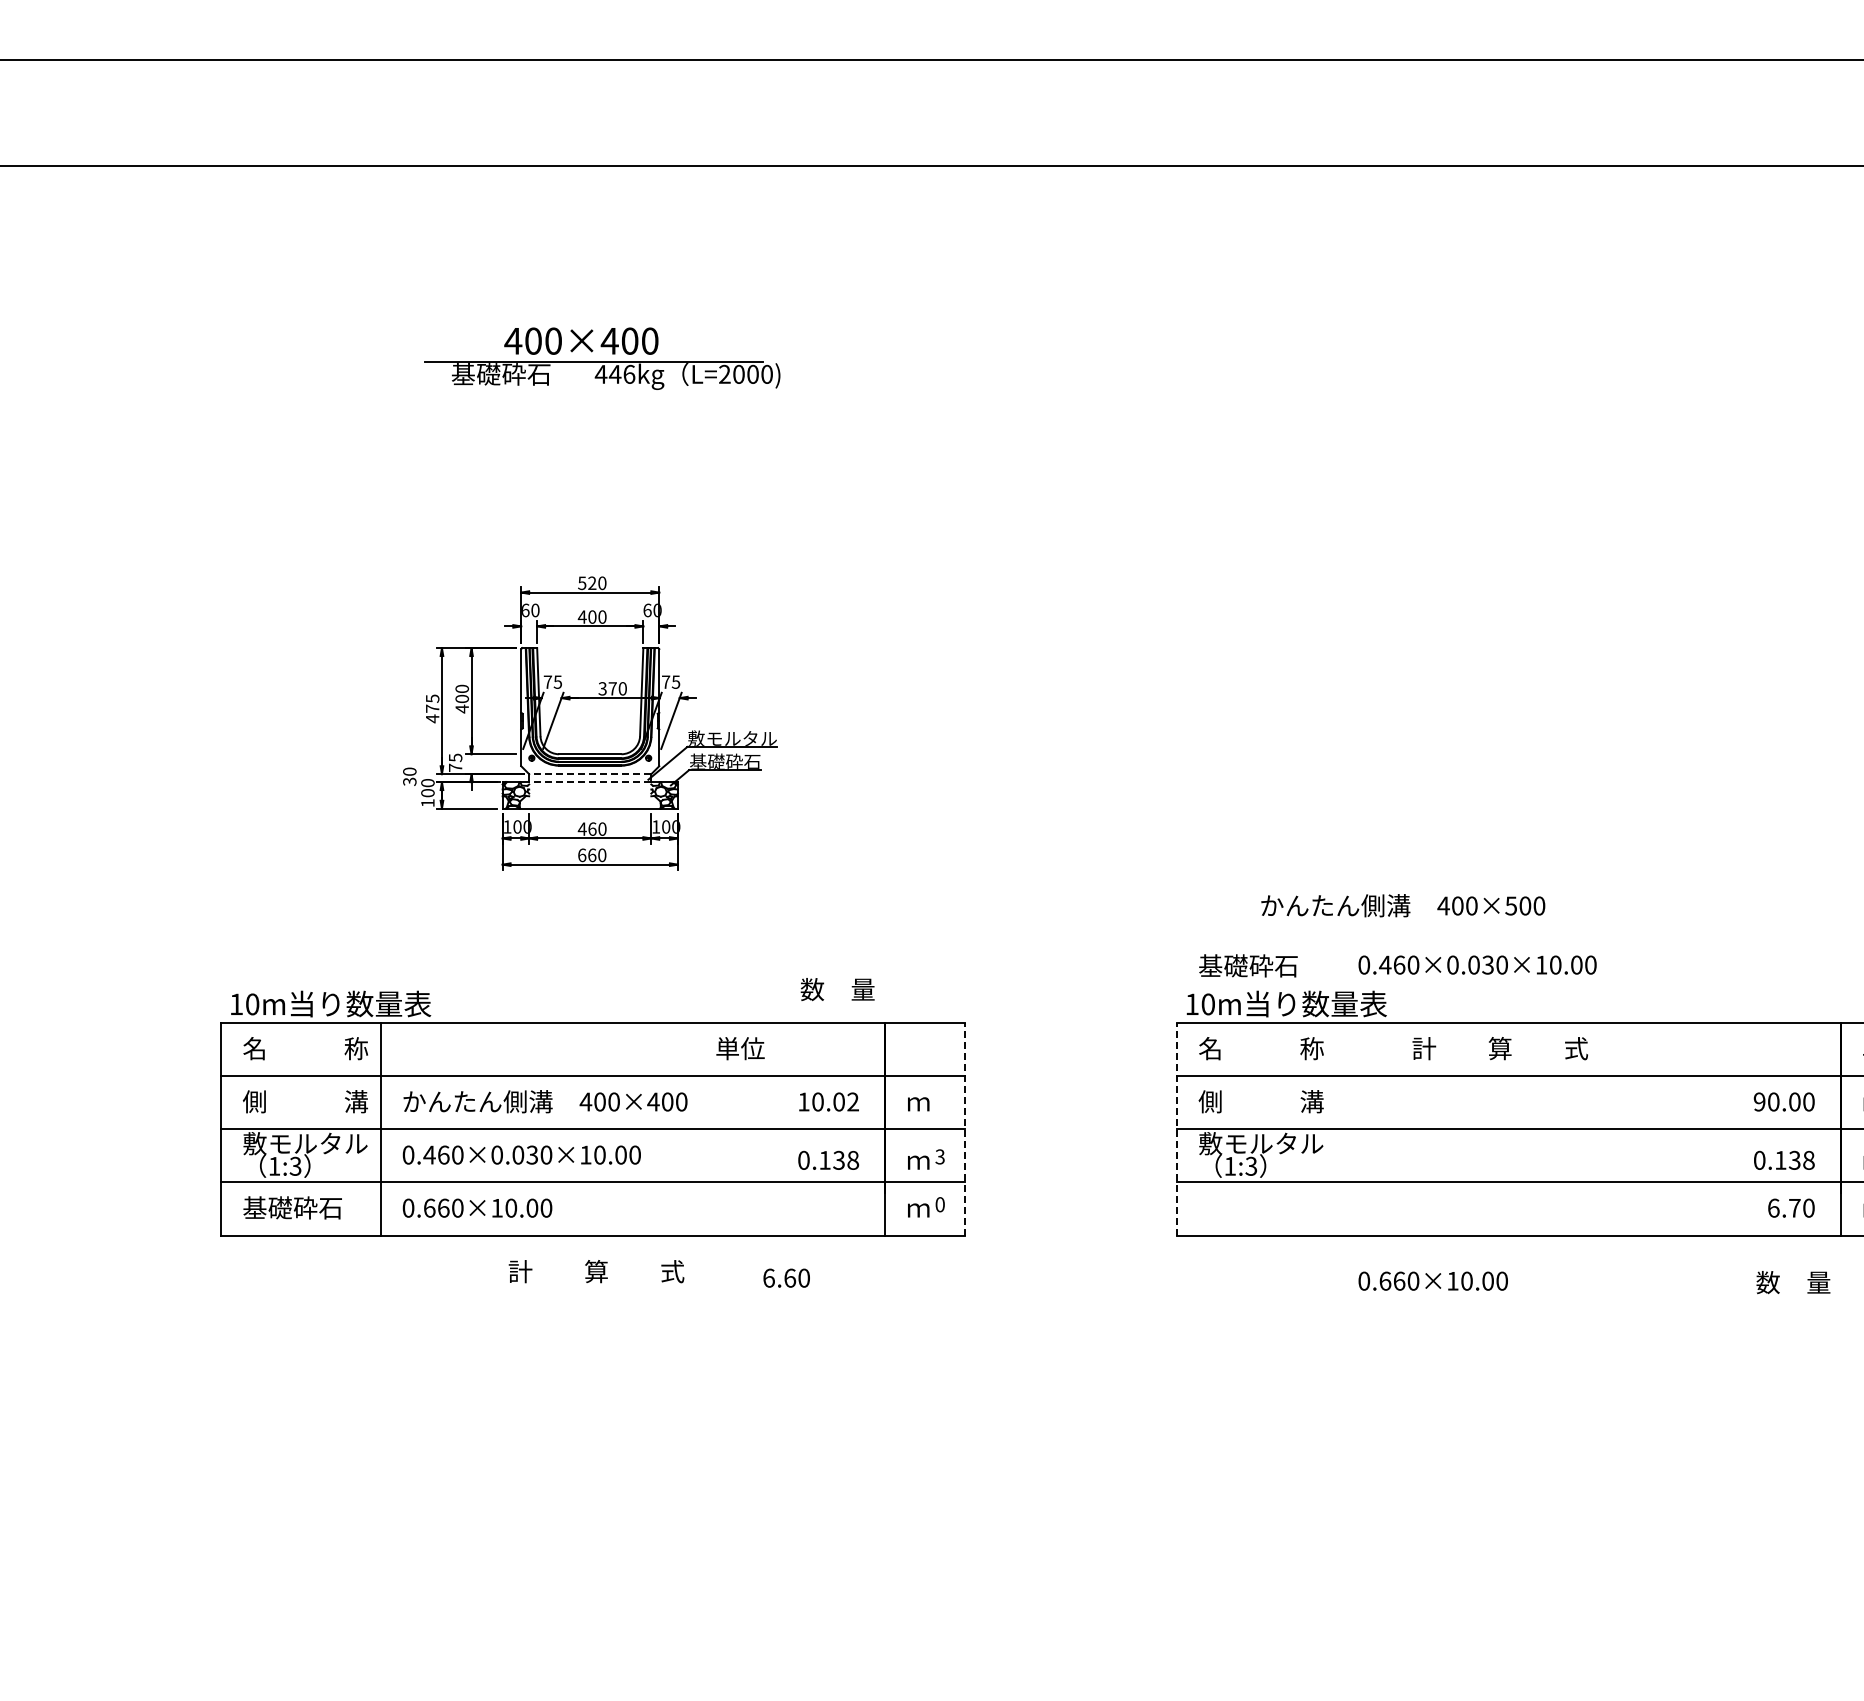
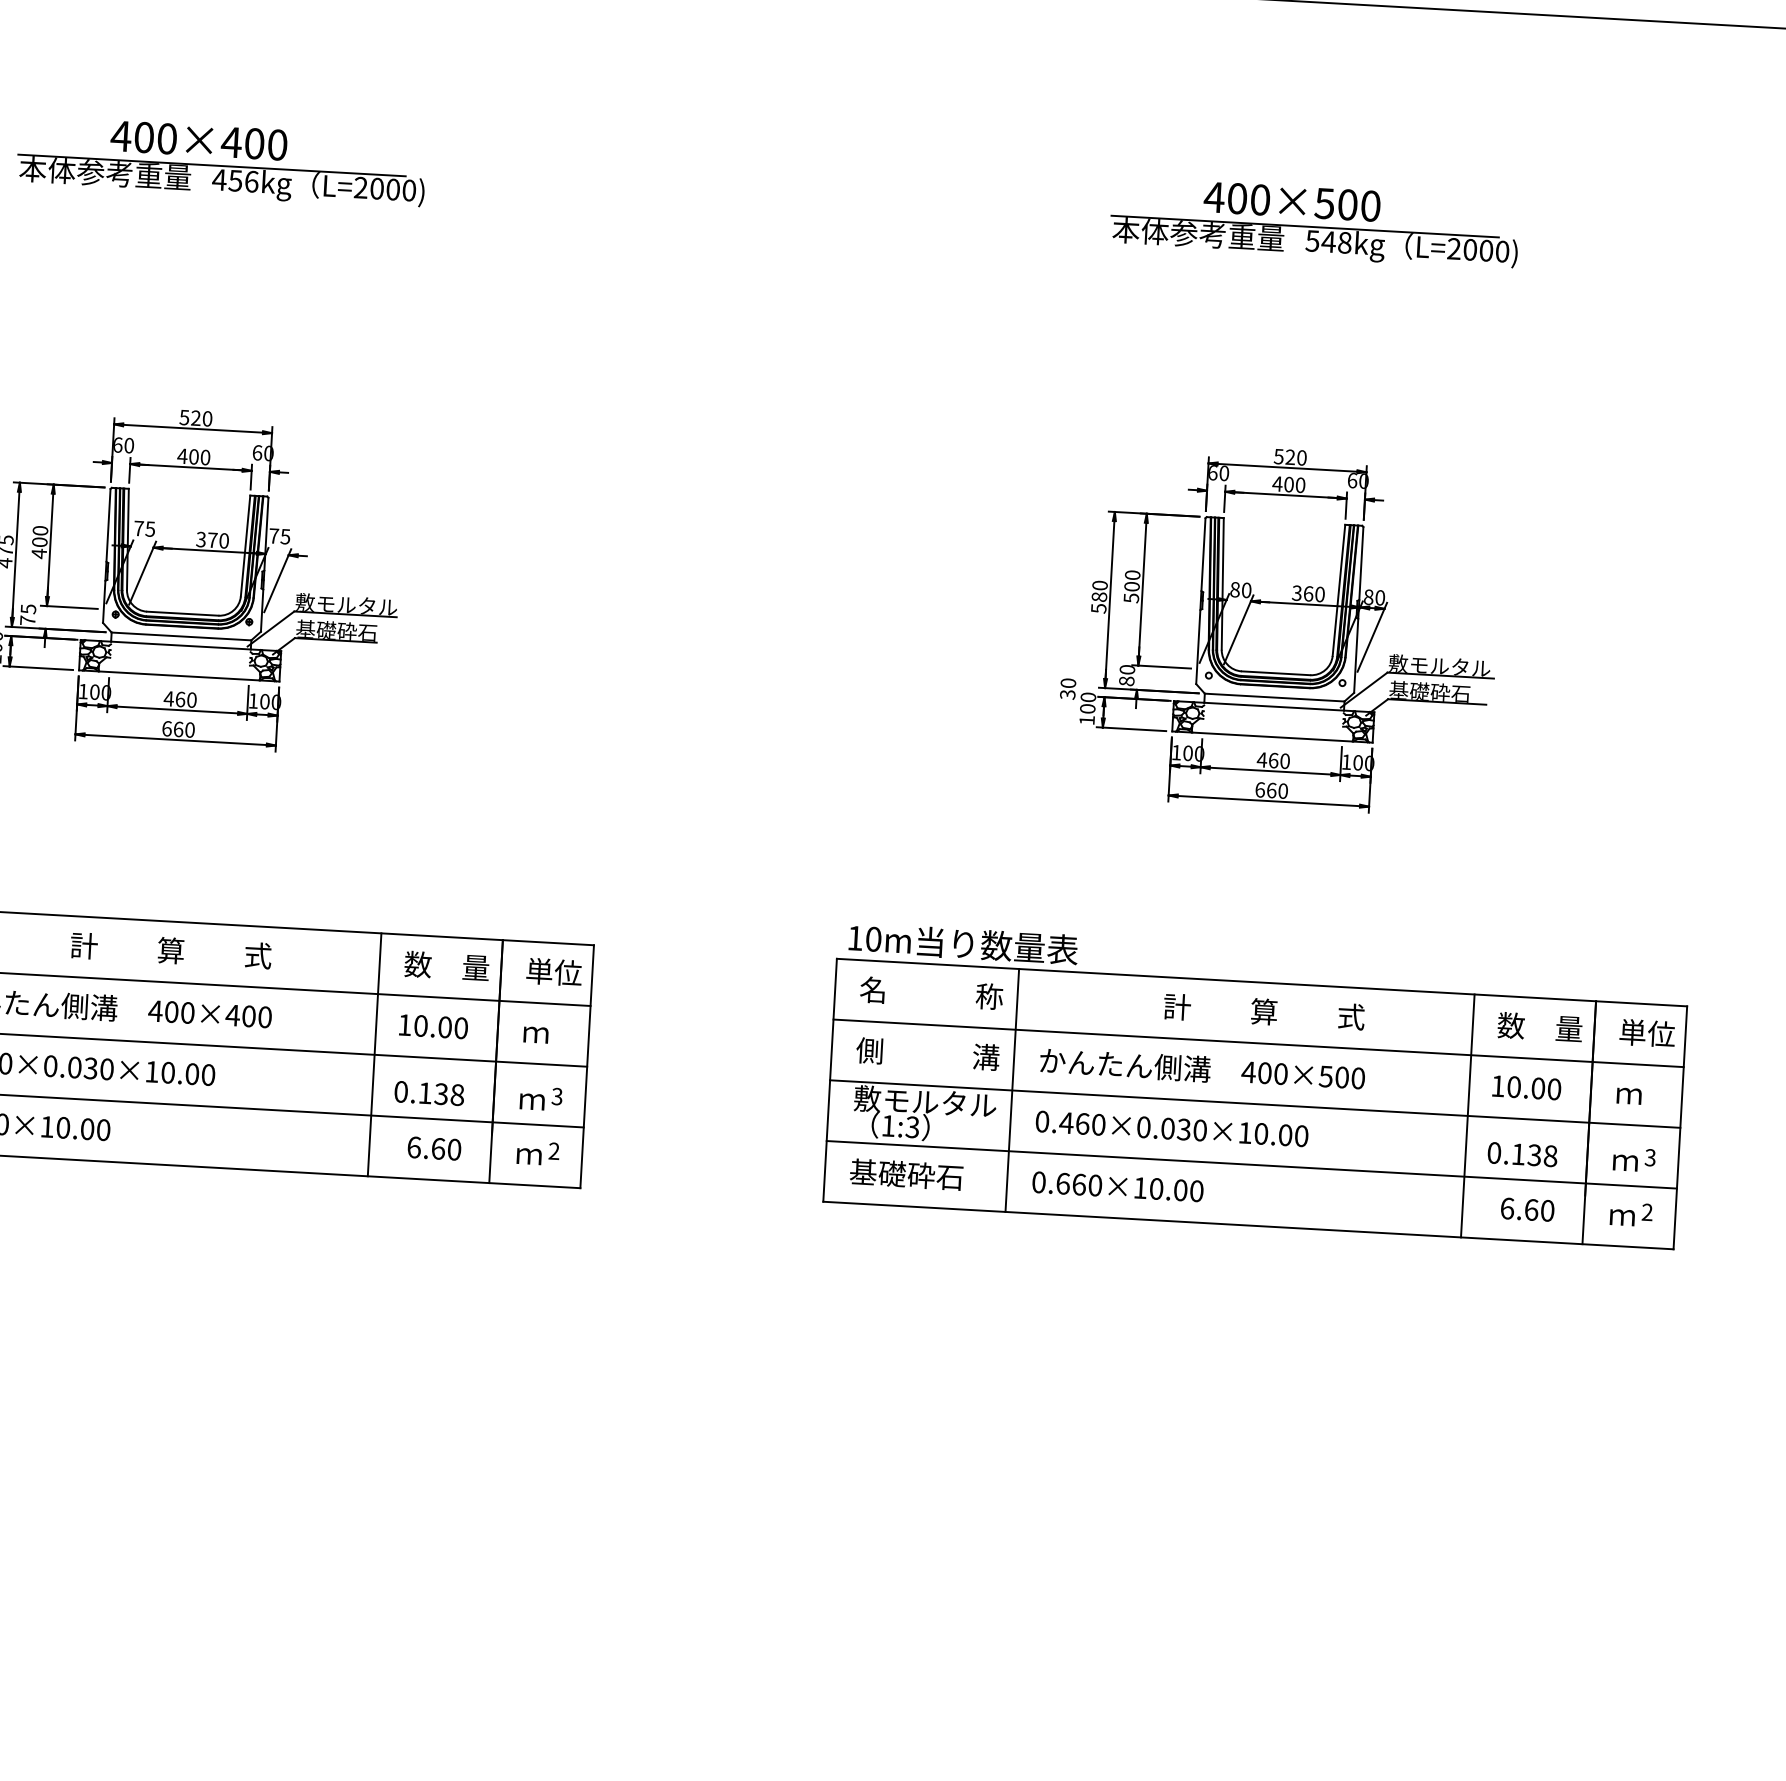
part: (1557, 358) -> (1314, 222), added
text: (501, 374) -> (105, 173), 基礎砕石 -> 本体参考重量
text: (614, 374) -> (234, 180), 446kg -> 456kg
part: (1547, 713) -> (1280, 628), added
line: (589, 774) -> (180, 636), dashed -> solid
line: (589, 782) -> (180, 645), dashed -> solid
text: (1403, 905) -> (1202, 1069), moved
text: (1477, 964) -> (1172, 1128), moved
text: (1248, 965) -> (906, 1174), moved
text: (837, 989) -> (446, 966), moved
text: (740, 1048) -> (554, 972), moved
text: (1499, 1048) -> (1263, 1011), moved
text: (852, 1101) -> (460, 1027), 10.02 -> 10.00
text: (1759, 1101) -> (1497, 1085), 90.00 -> 10.00
line: (964, 1128) -> (586, 1065), dashed -> solid
line: (1177, 1128) -> (830, 1079), dashed -> solid
line: (778, 1129) -> (374, 1054), added
line: (1336, 1129) -> (1012, 1090), added
line: (1734, 1129) -> (1467, 1116), added
text: (939, 1204) -> (553, 1151), 0 -> 2
text: (1794, 1207) -> (1531, 1209), 6.70 -> 6.60
text: (596, 1271) -> (171, 950), moved
text: (786, 1277) -> (434, 1147), moved
text: (1432, 1280) -> (1117, 1185), moved
text: (1793, 1282) -> (1540, 1027), moved

